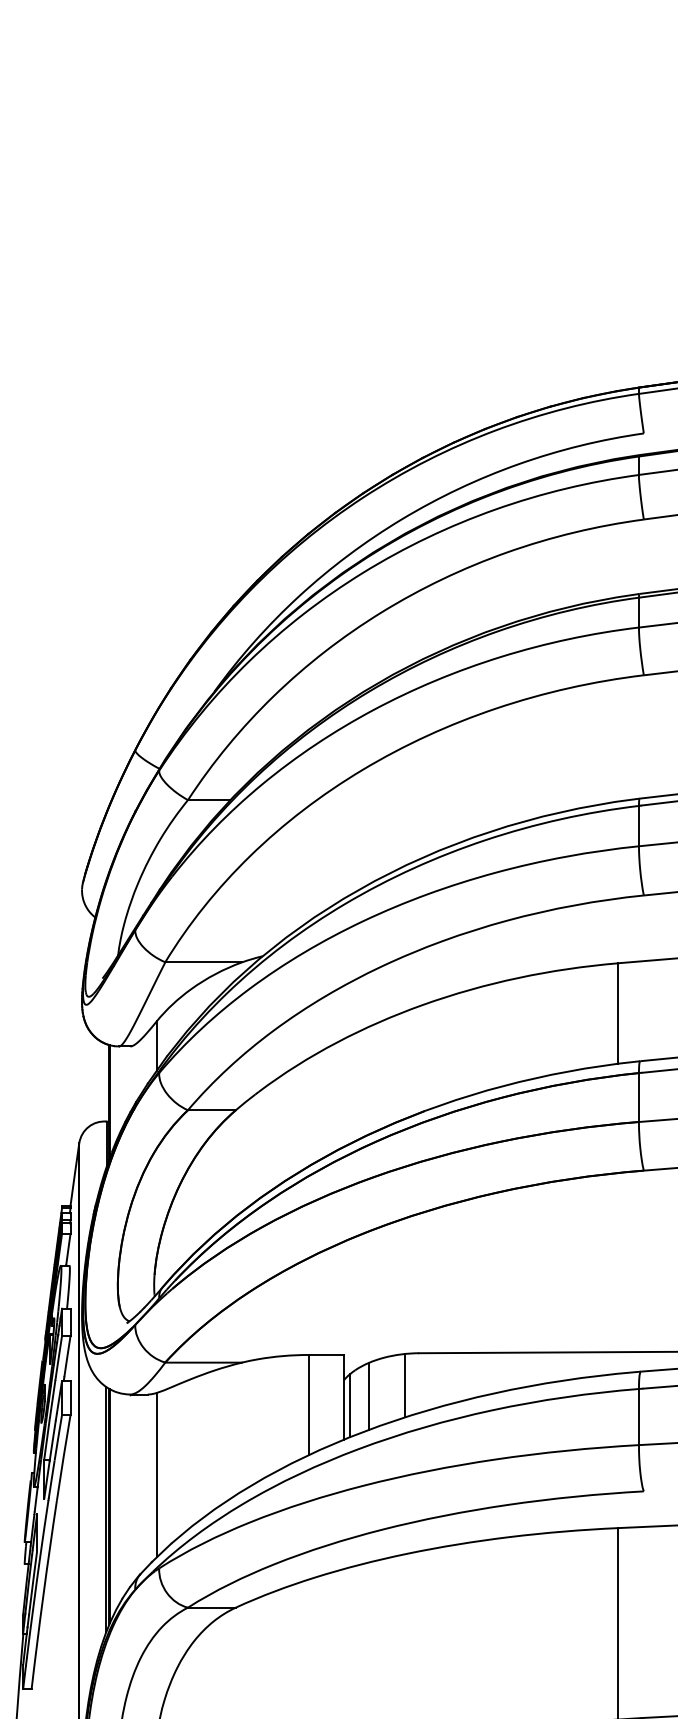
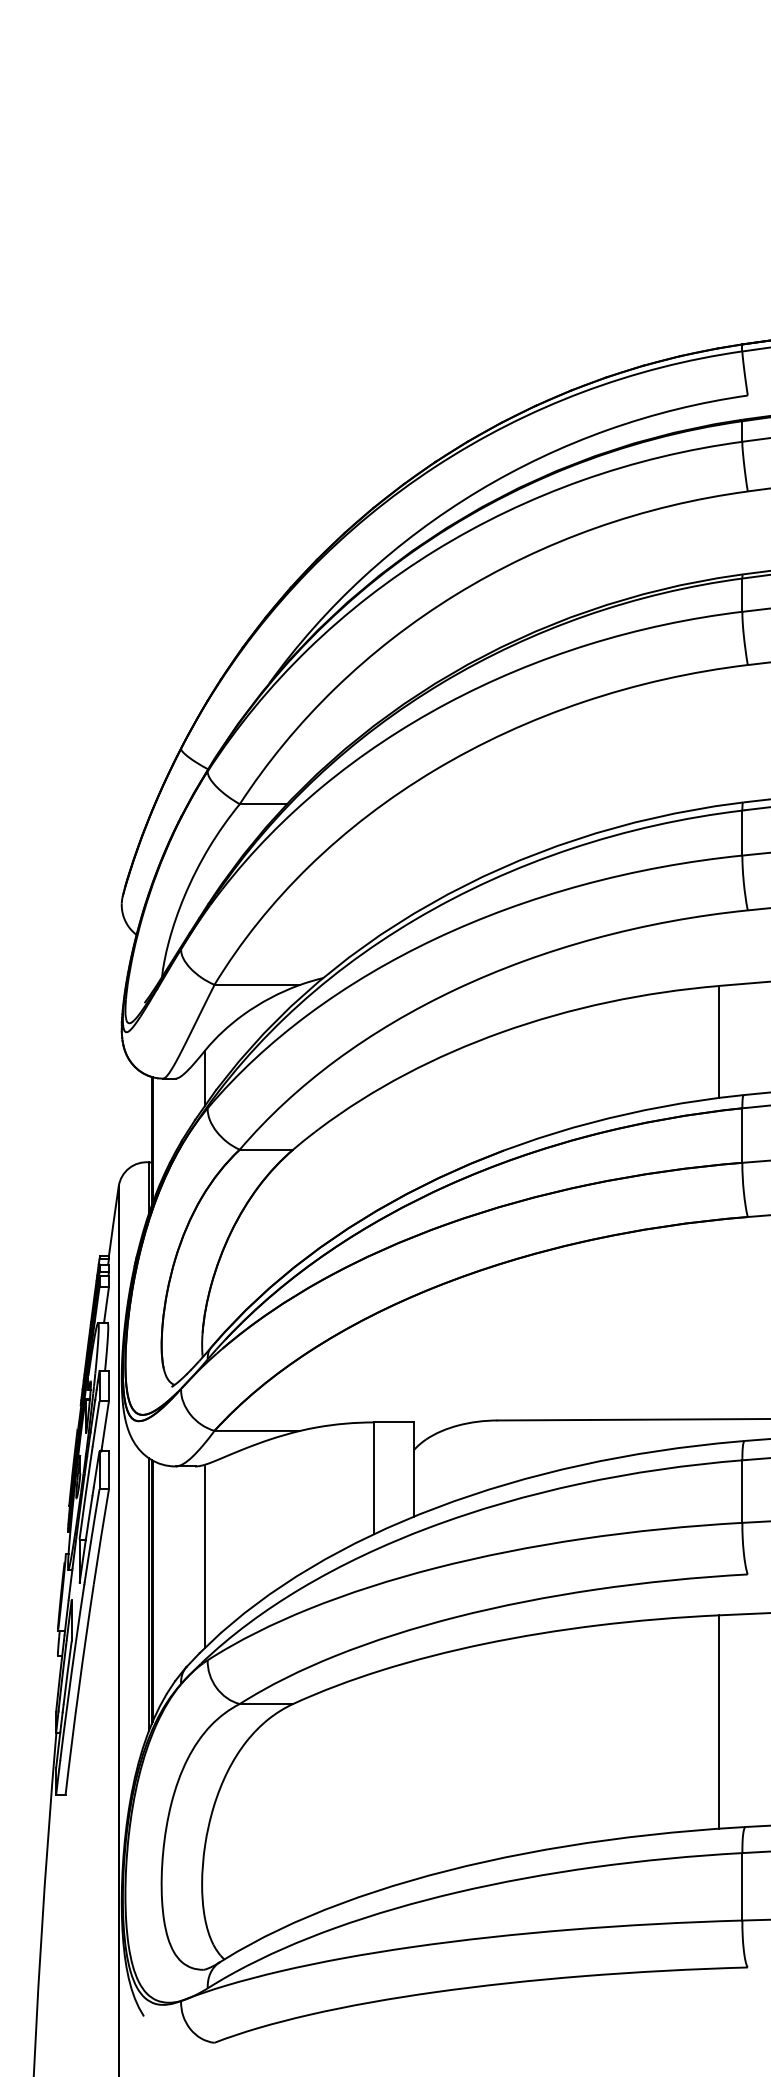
line: (404, 1385) -> (481, 1456), removed
line: (368, 1396) -> (441, 1468), removed
line: (350, 1405) -> (420, 1478), removed

